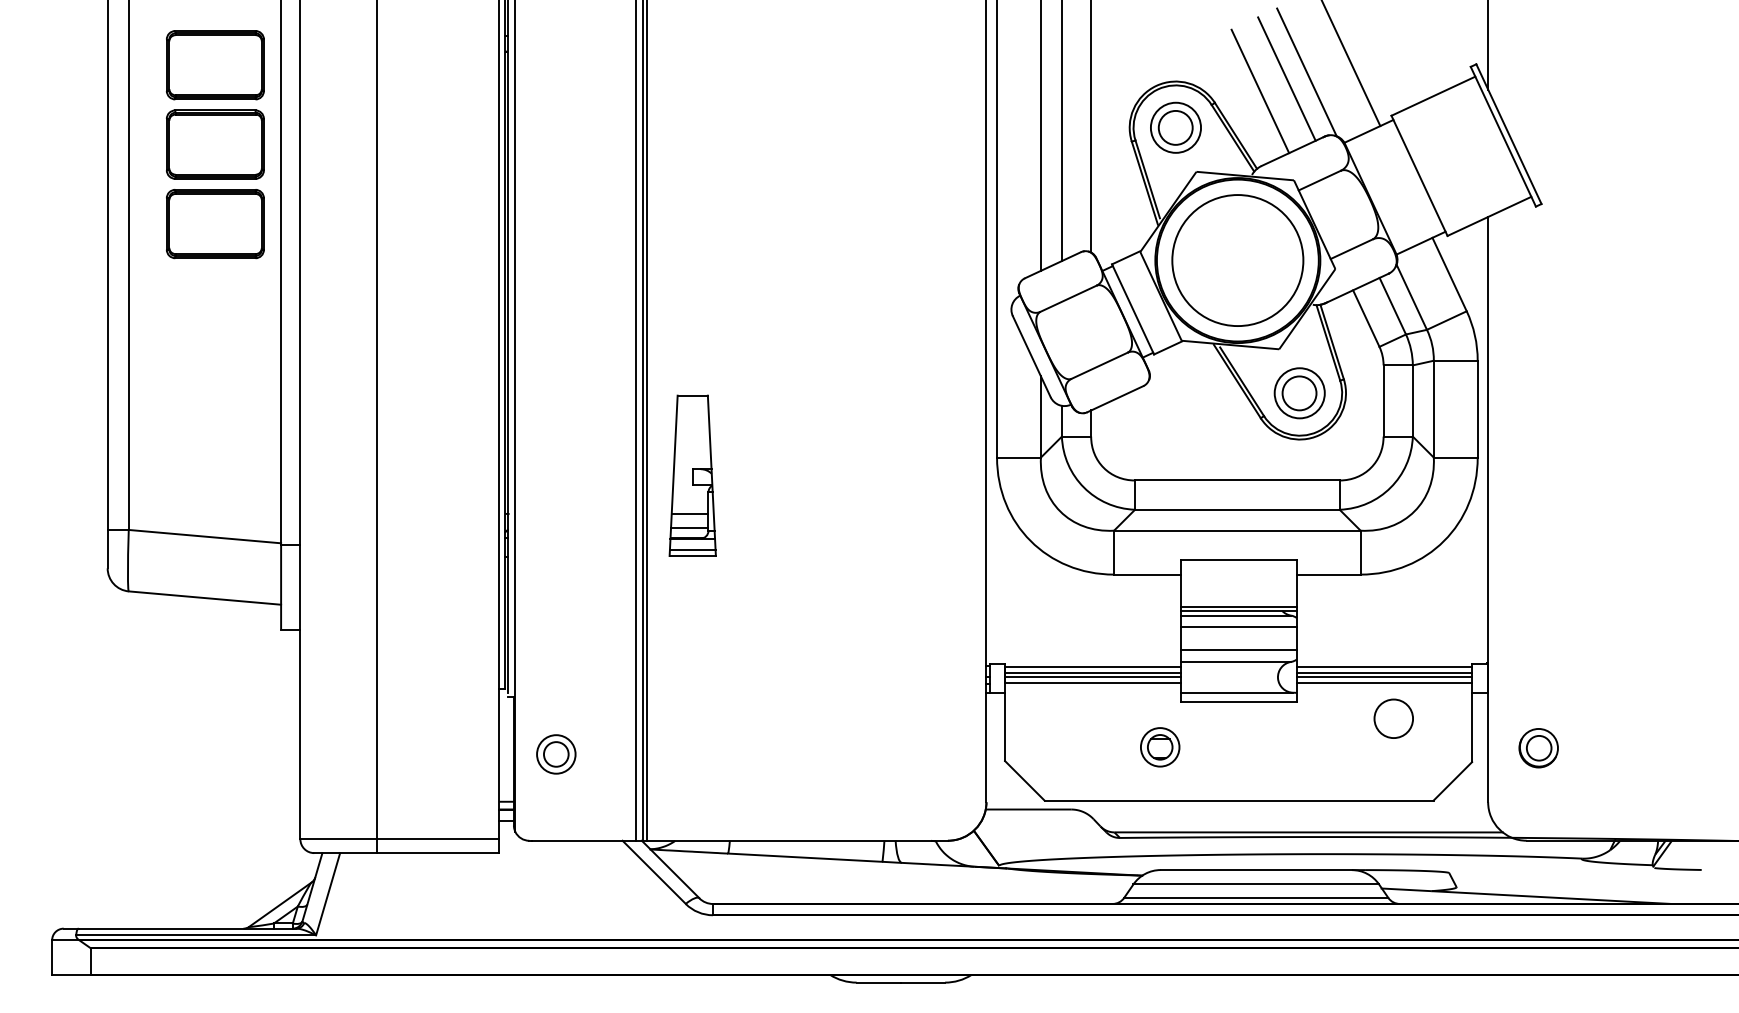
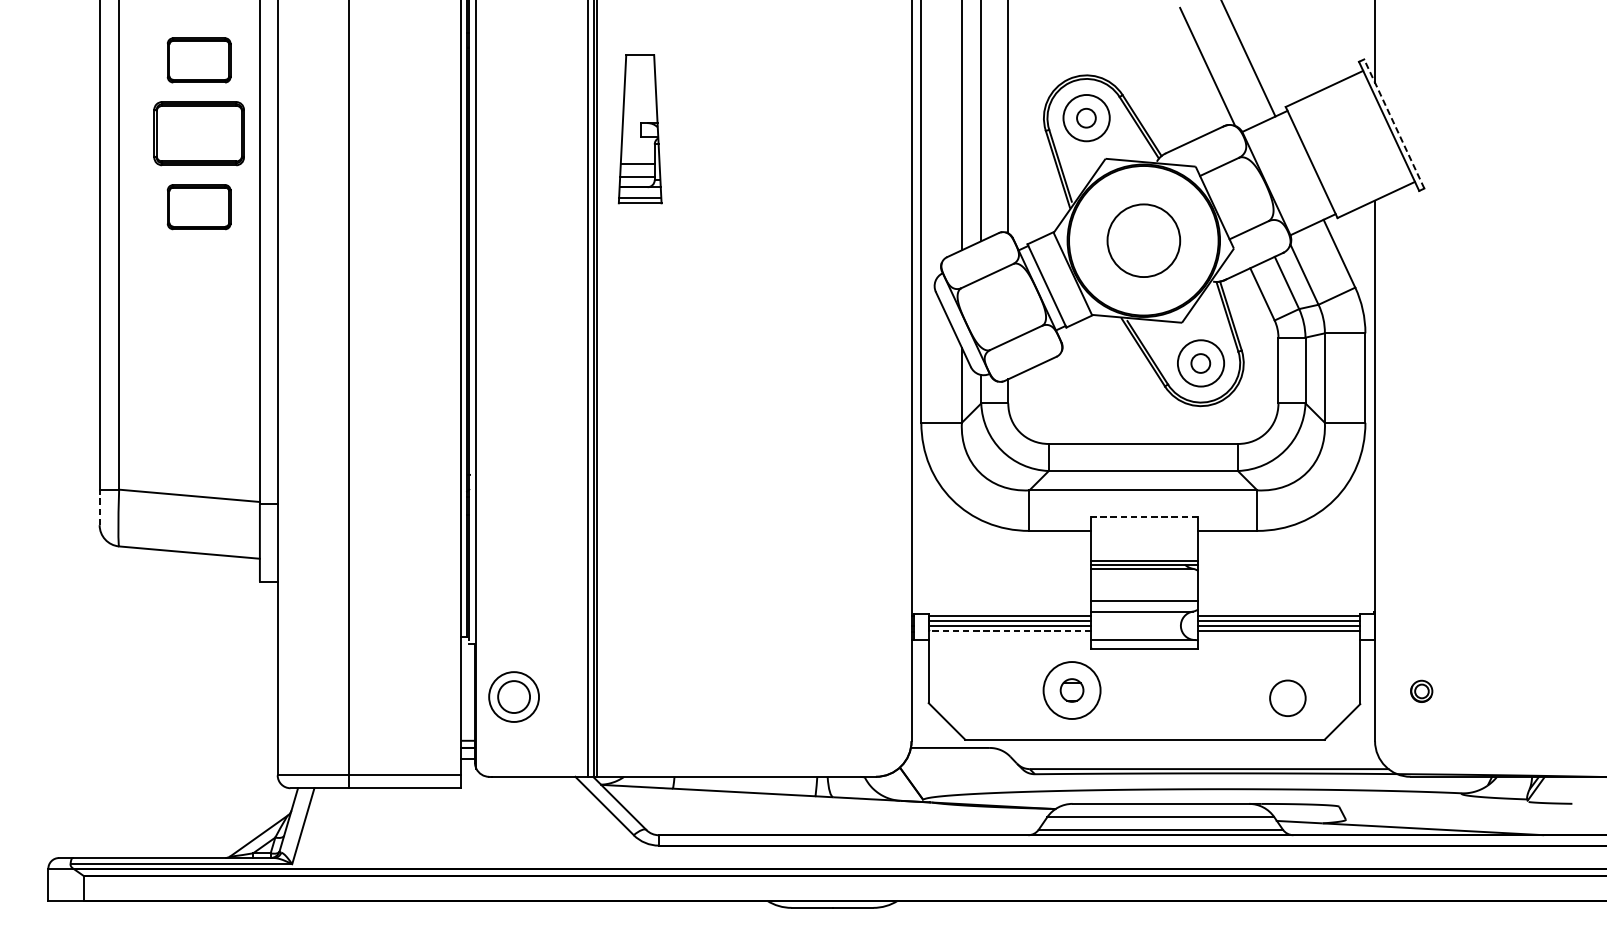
part: (215, 65) -> (199, 60), size x0.7
line: (1286, 78) -> (1188, 72), removed
line: (1260, 91) -> (1164, 84), removed
circle: (1175, 127) -> (1086, 117), size x0.6
line: (1508, 133) -> (1393, 123), solid -> dashed
part: (215, 224) -> (199, 207), size x0.7
circle: (1237, 260) -> (1143, 240), size x0.6
circle: (1299, 393) -> (1200, 363), size x0.6
part: (692, 475) -> (639, 128), moved
line: (107, 548) -> (99, 506), solid -> dashed
line: (1238, 559) -> (1144, 516), solid -> dashed
line: (1238, 627) -> (1144, 579), removed
line: (1092, 682) -> (1009, 630), solid -> dashed
circle: (1393, 718) -> (1287, 698), moved
circle: (1159, 747) -> (1071, 690), size x1.6
part: (1538, 748) -> (1421, 691), size x0.6
part: (556, 754) -> (514, 697), size x1.4

